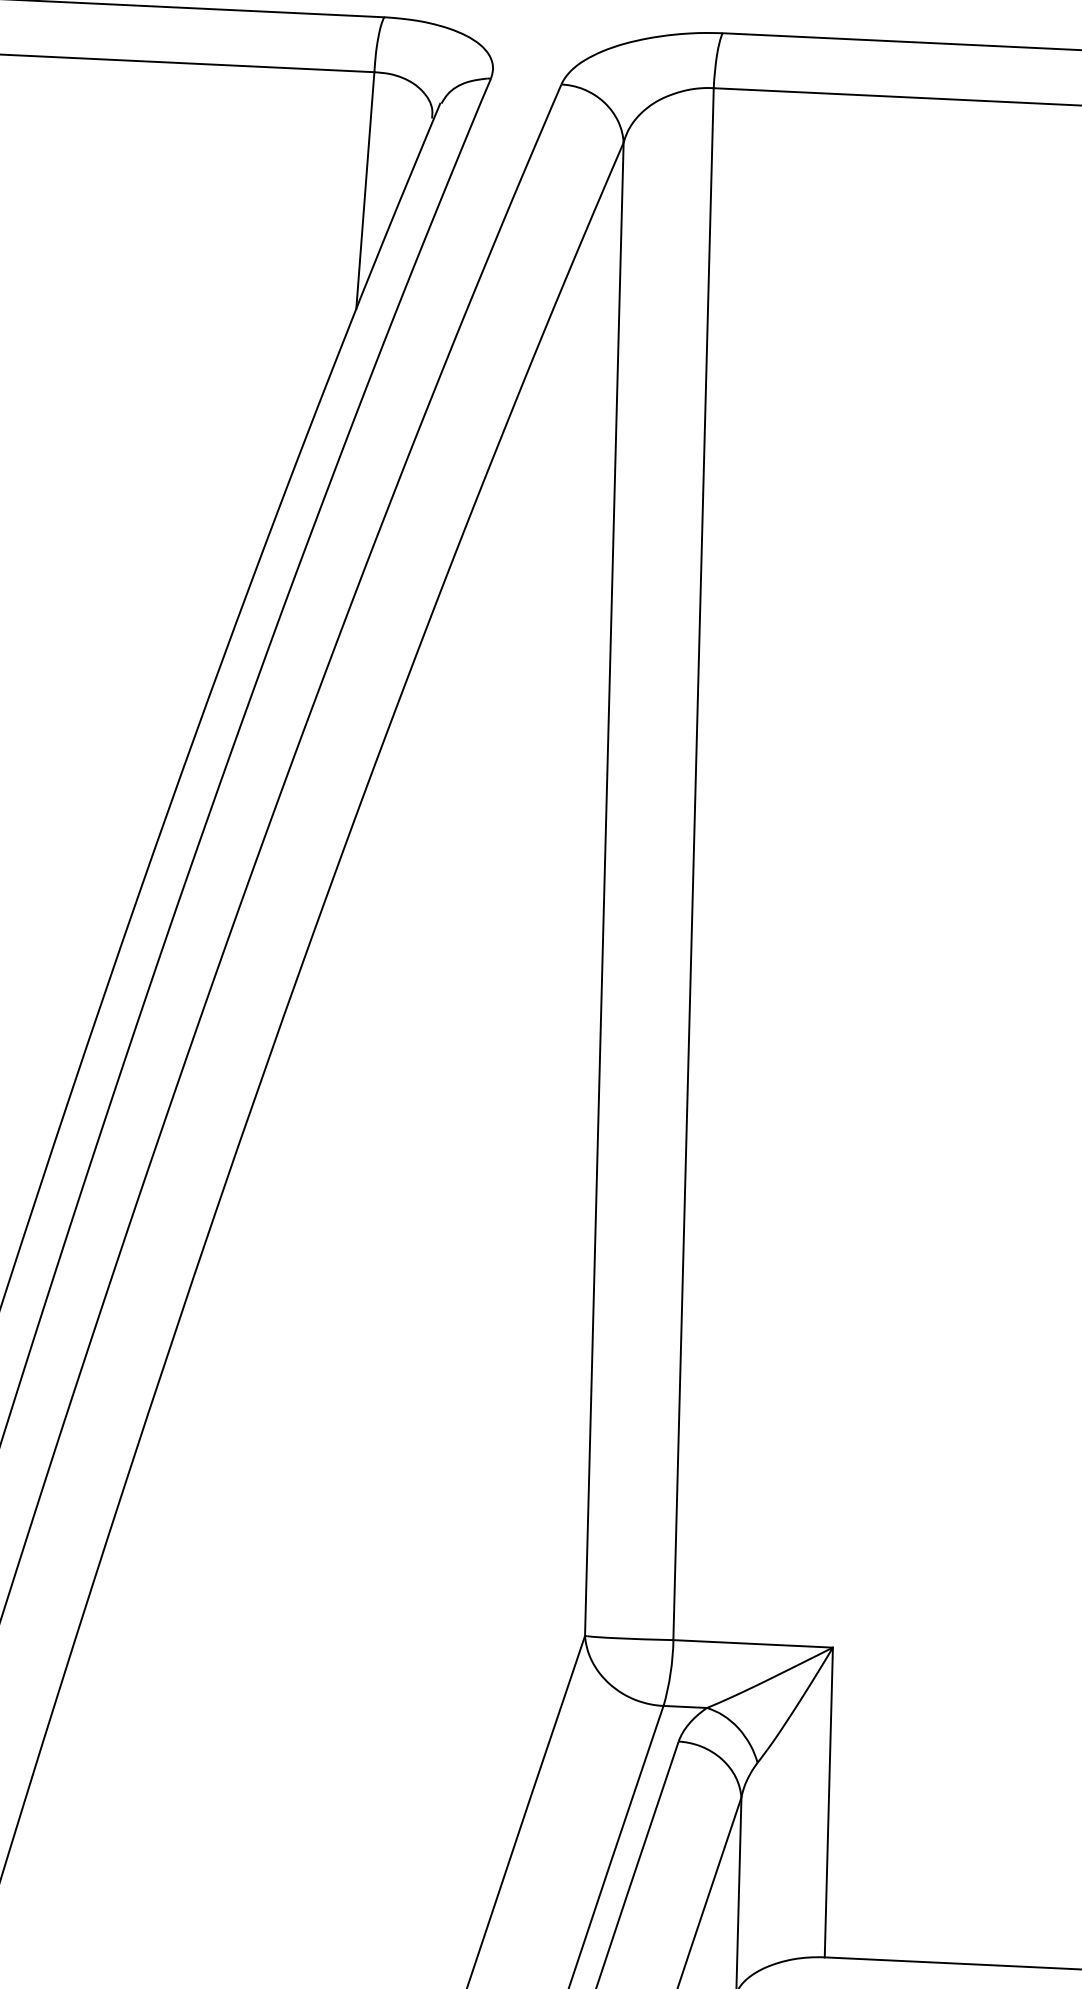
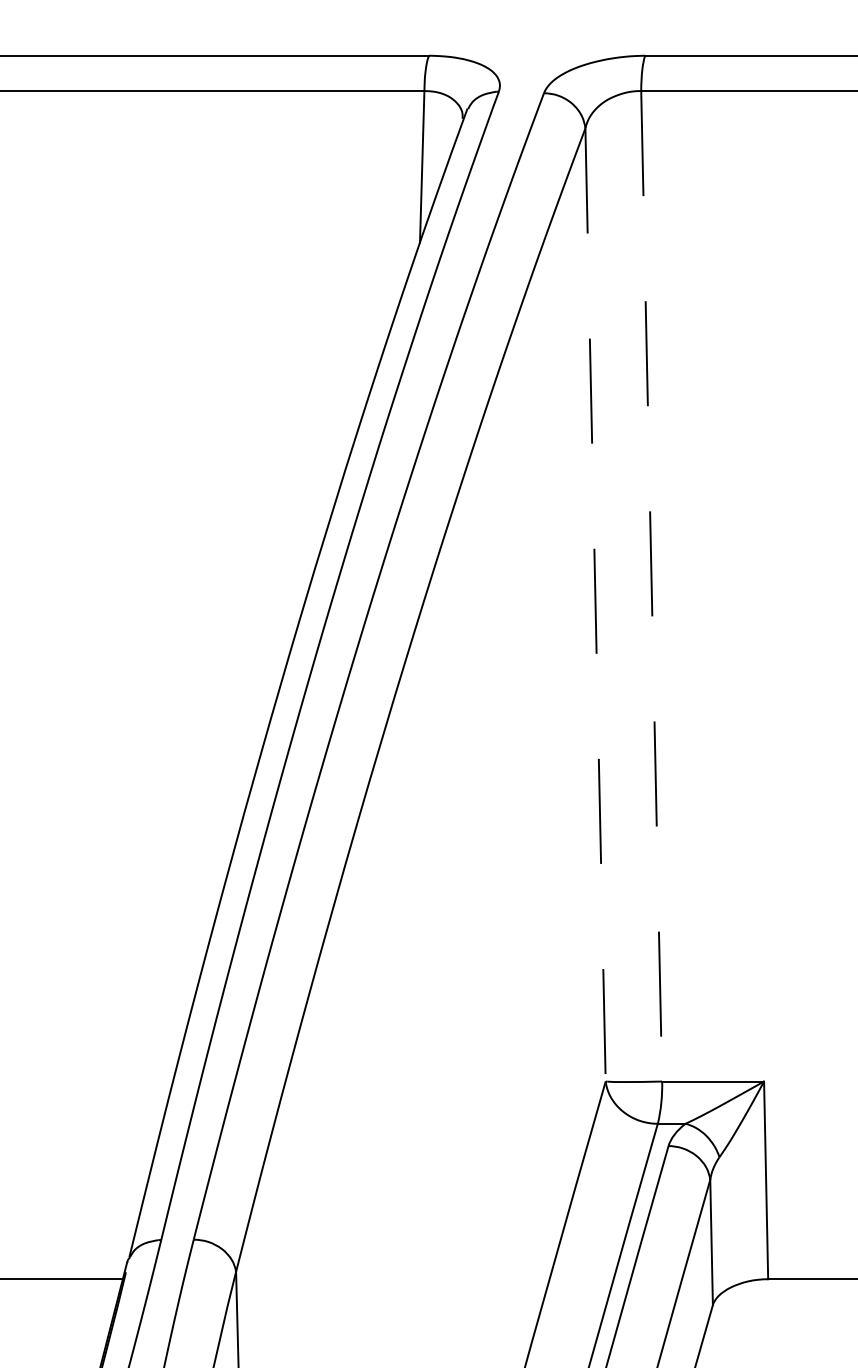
line: (693, 864) -> (651, 586), solid -> dashed
line: (604, 890) -> (595, 605), solid -> dashed

